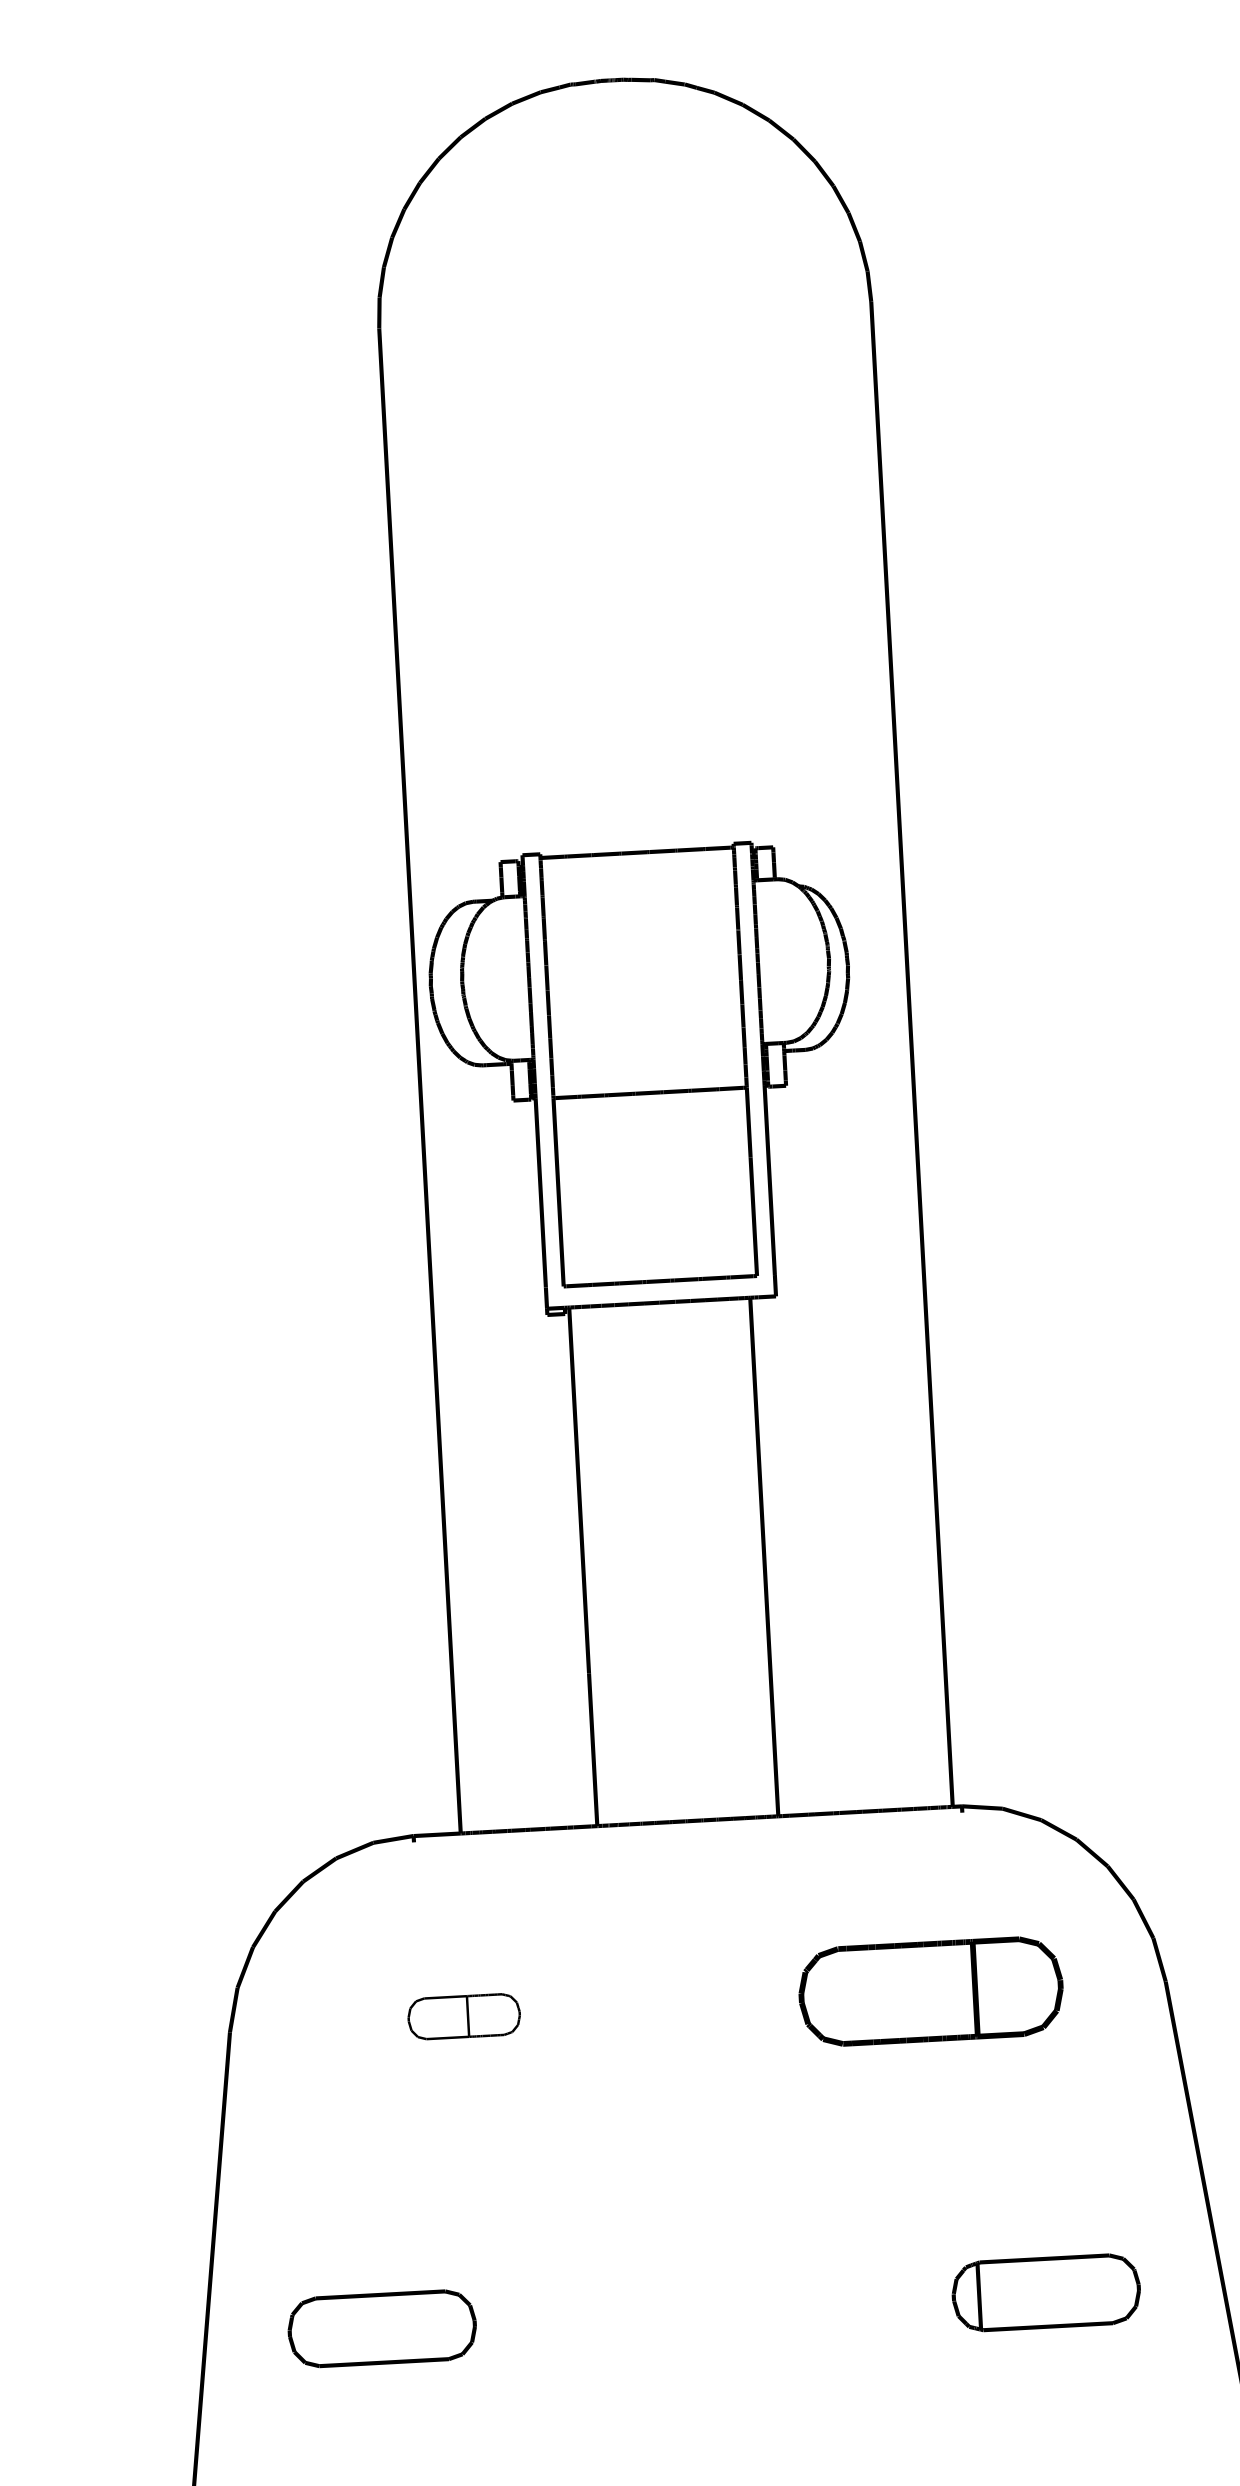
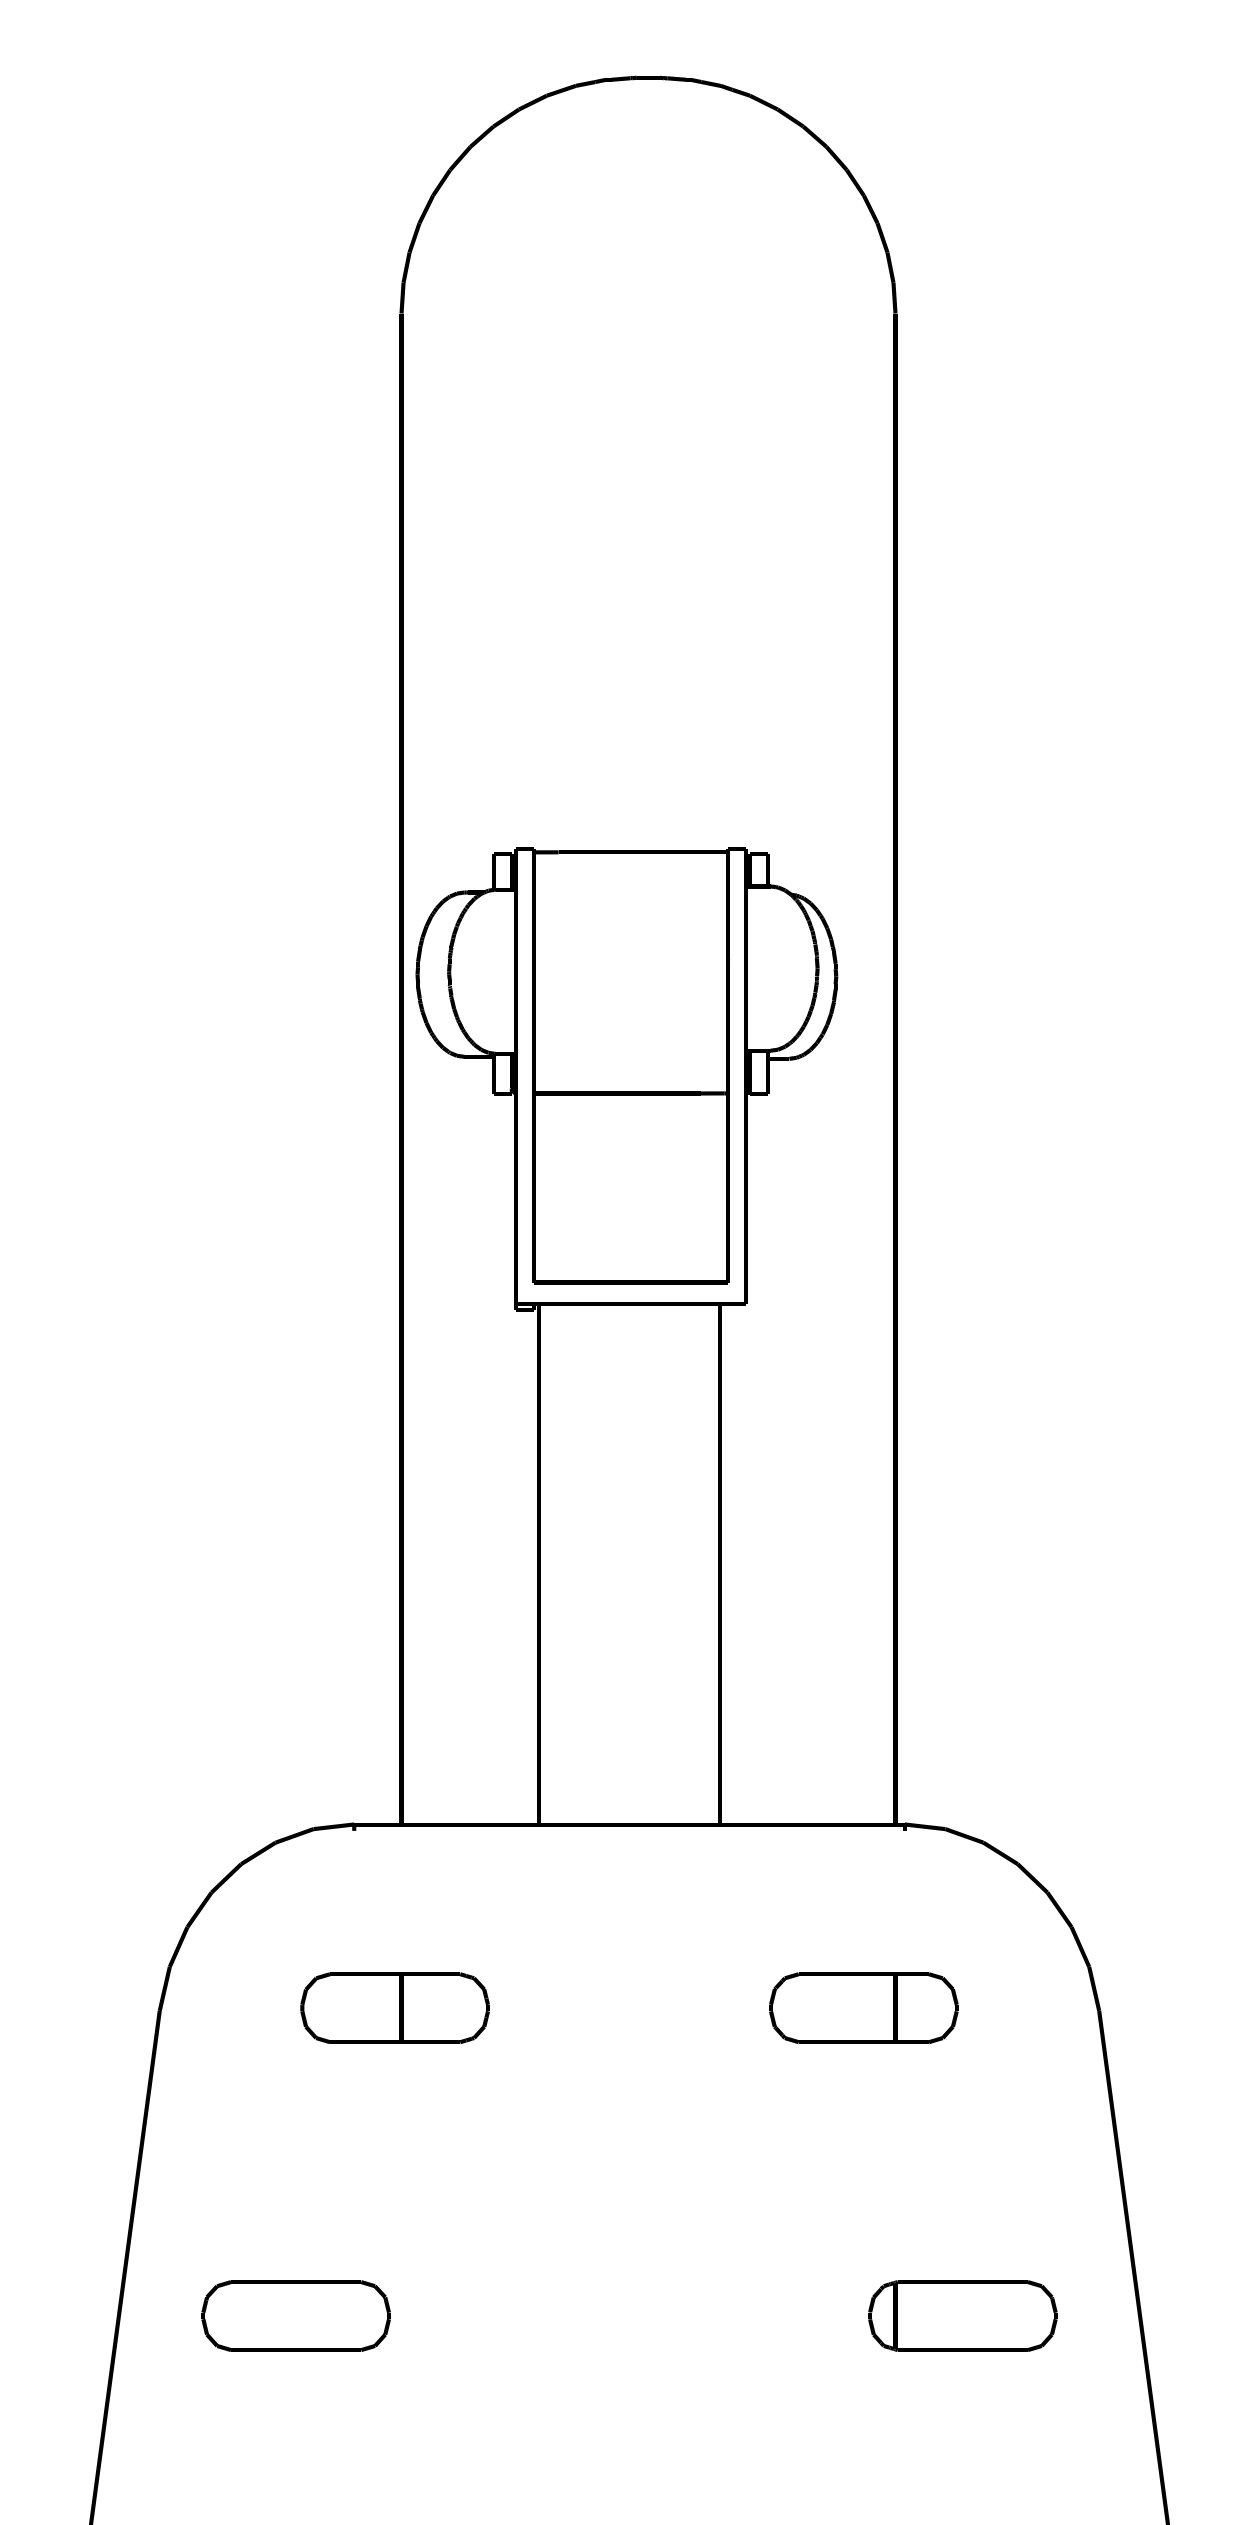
part: (930, 1990) -> (863, 2007), size x0.71
part: (463, 2016) -> (394, 2007), size x1.67

